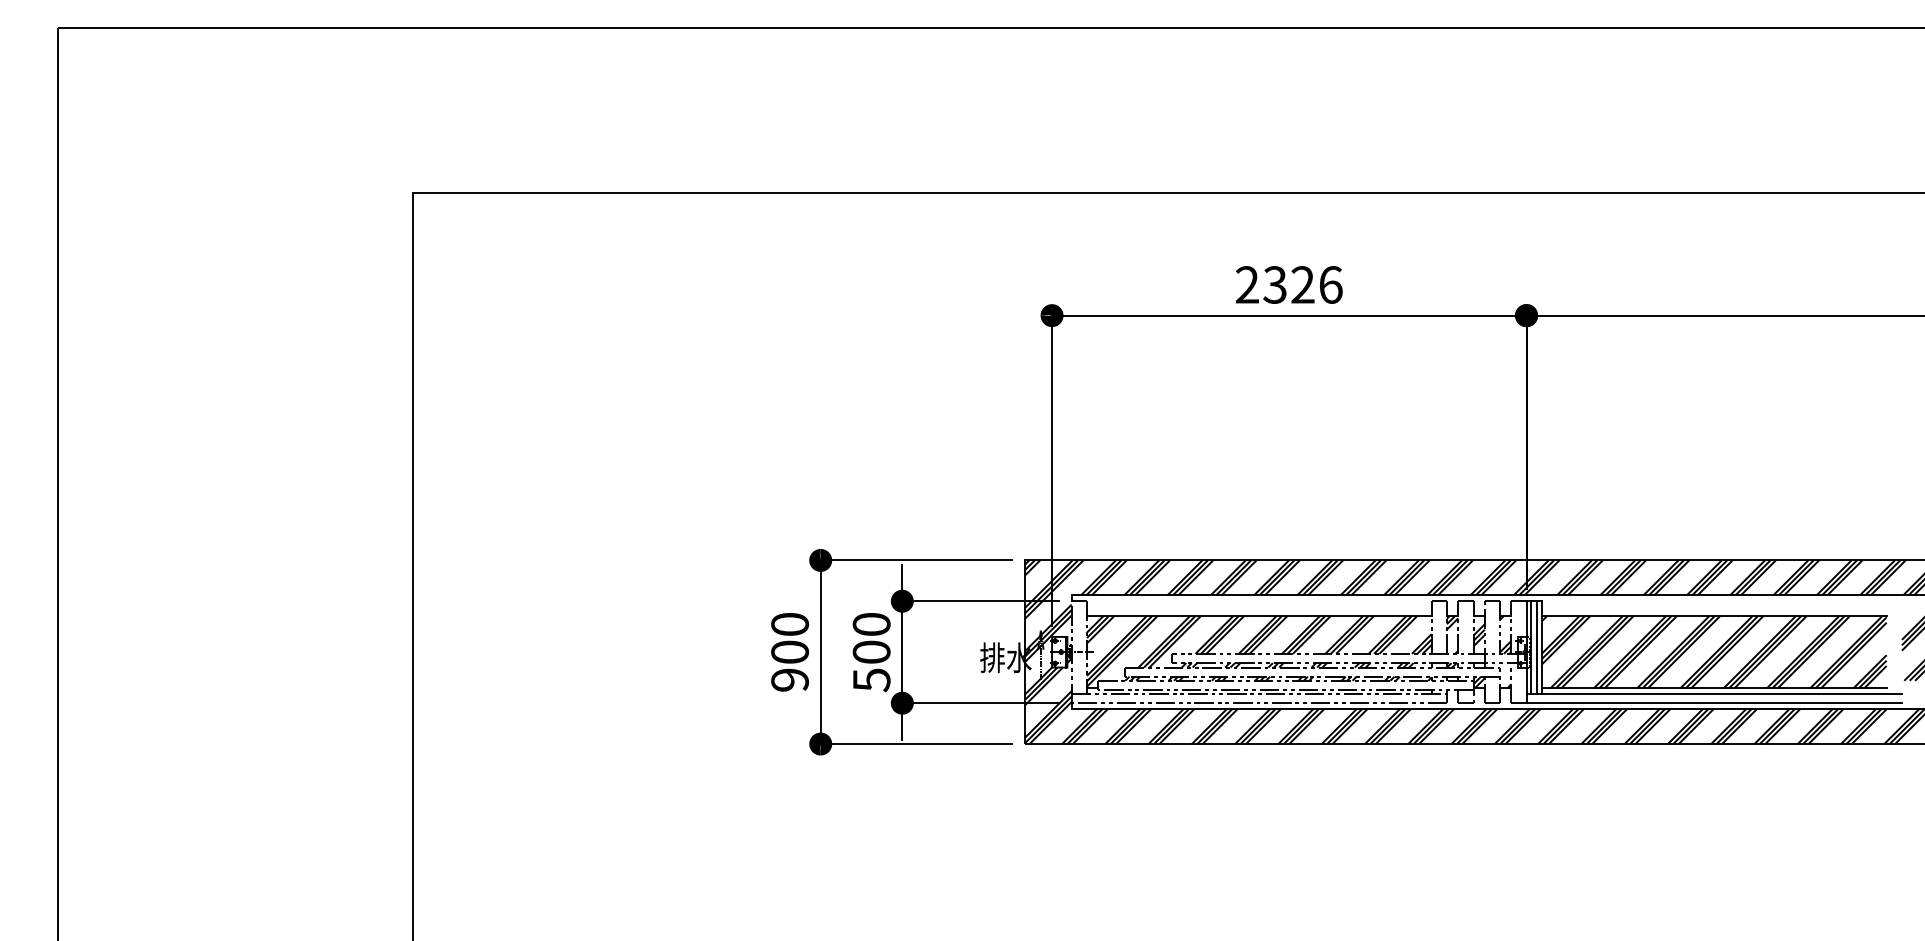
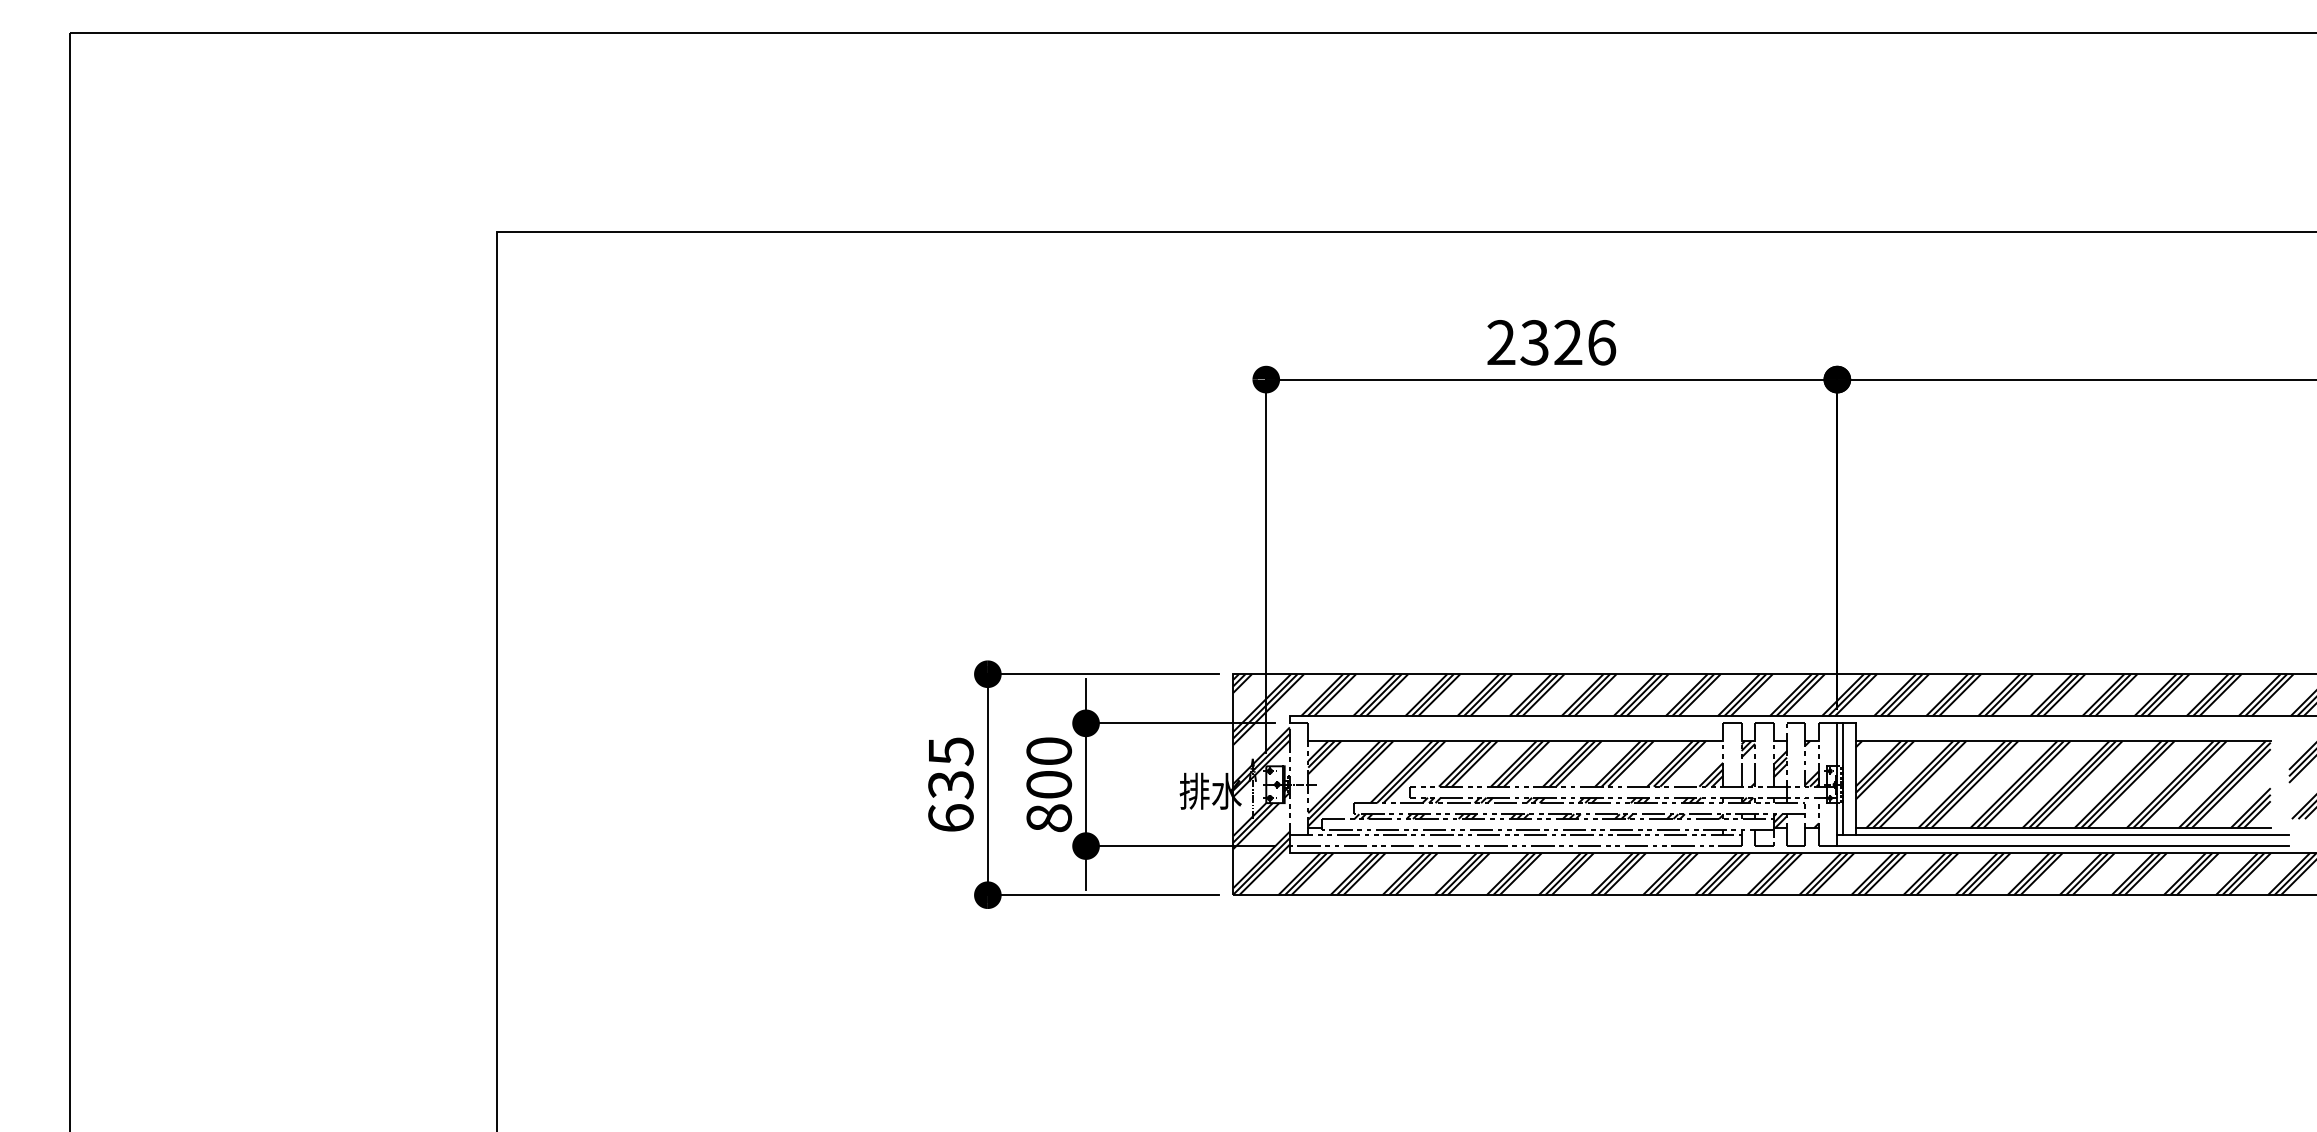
line: (1537, 647) -> (1850, 779), removed
text: (790, 652) -> (951, 785), 900 -> 635
text: (871, 680) -> (1048, 818), 500 -> 800

